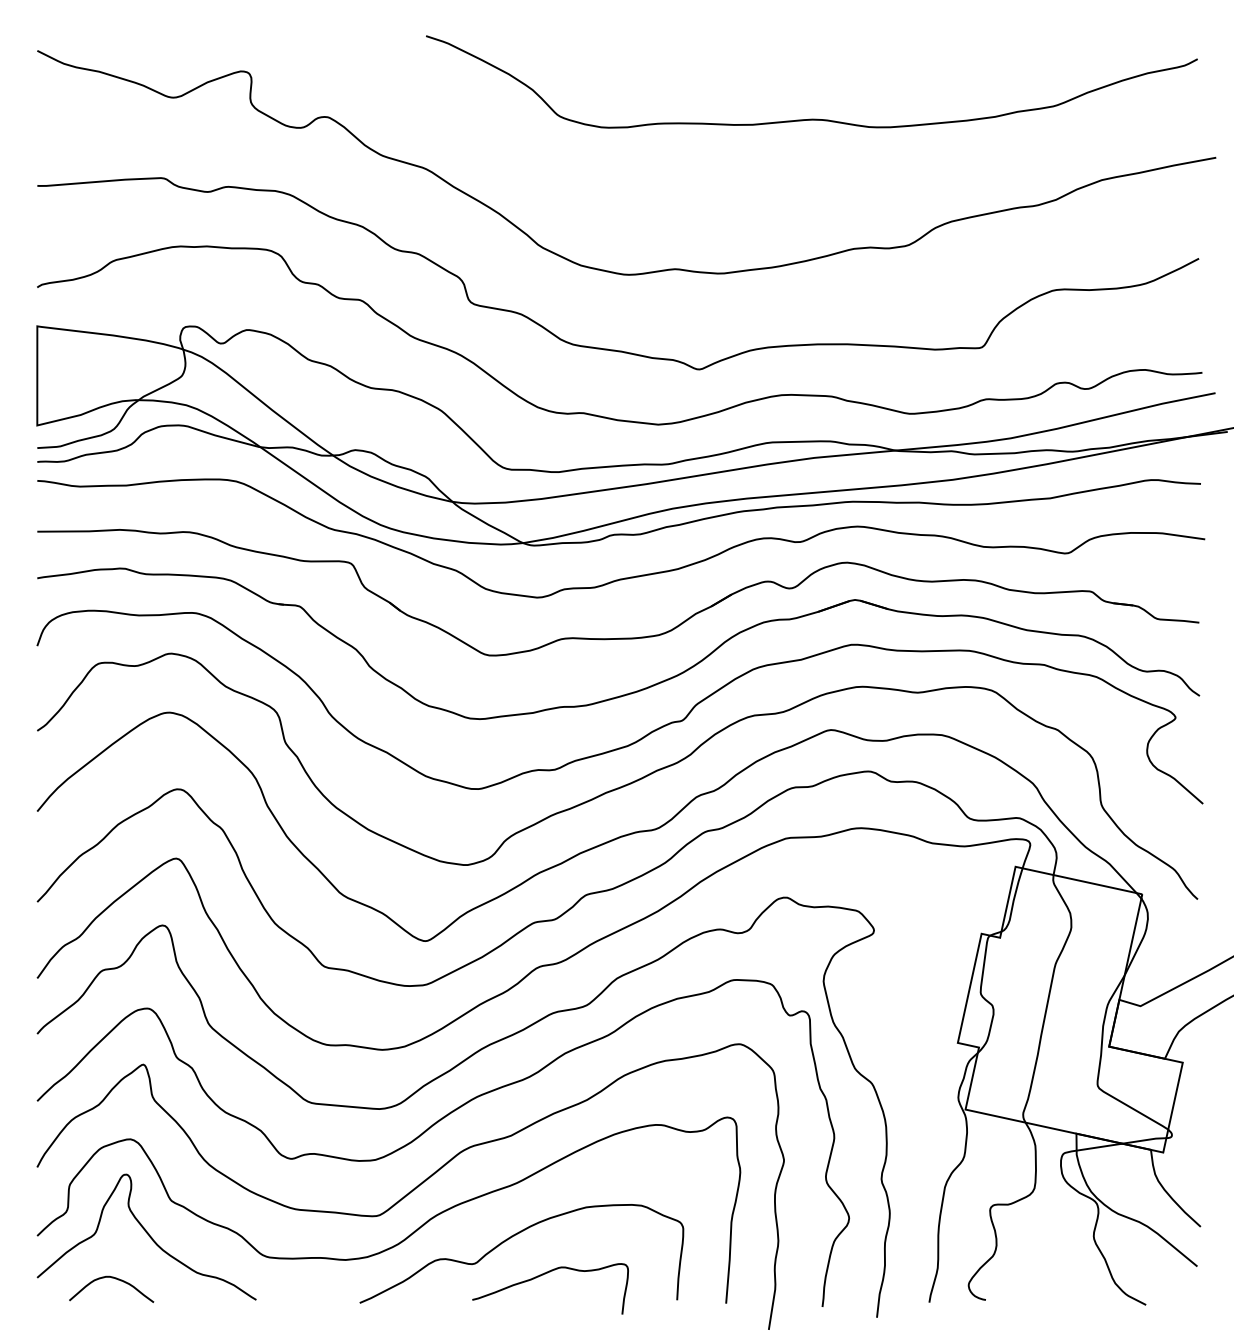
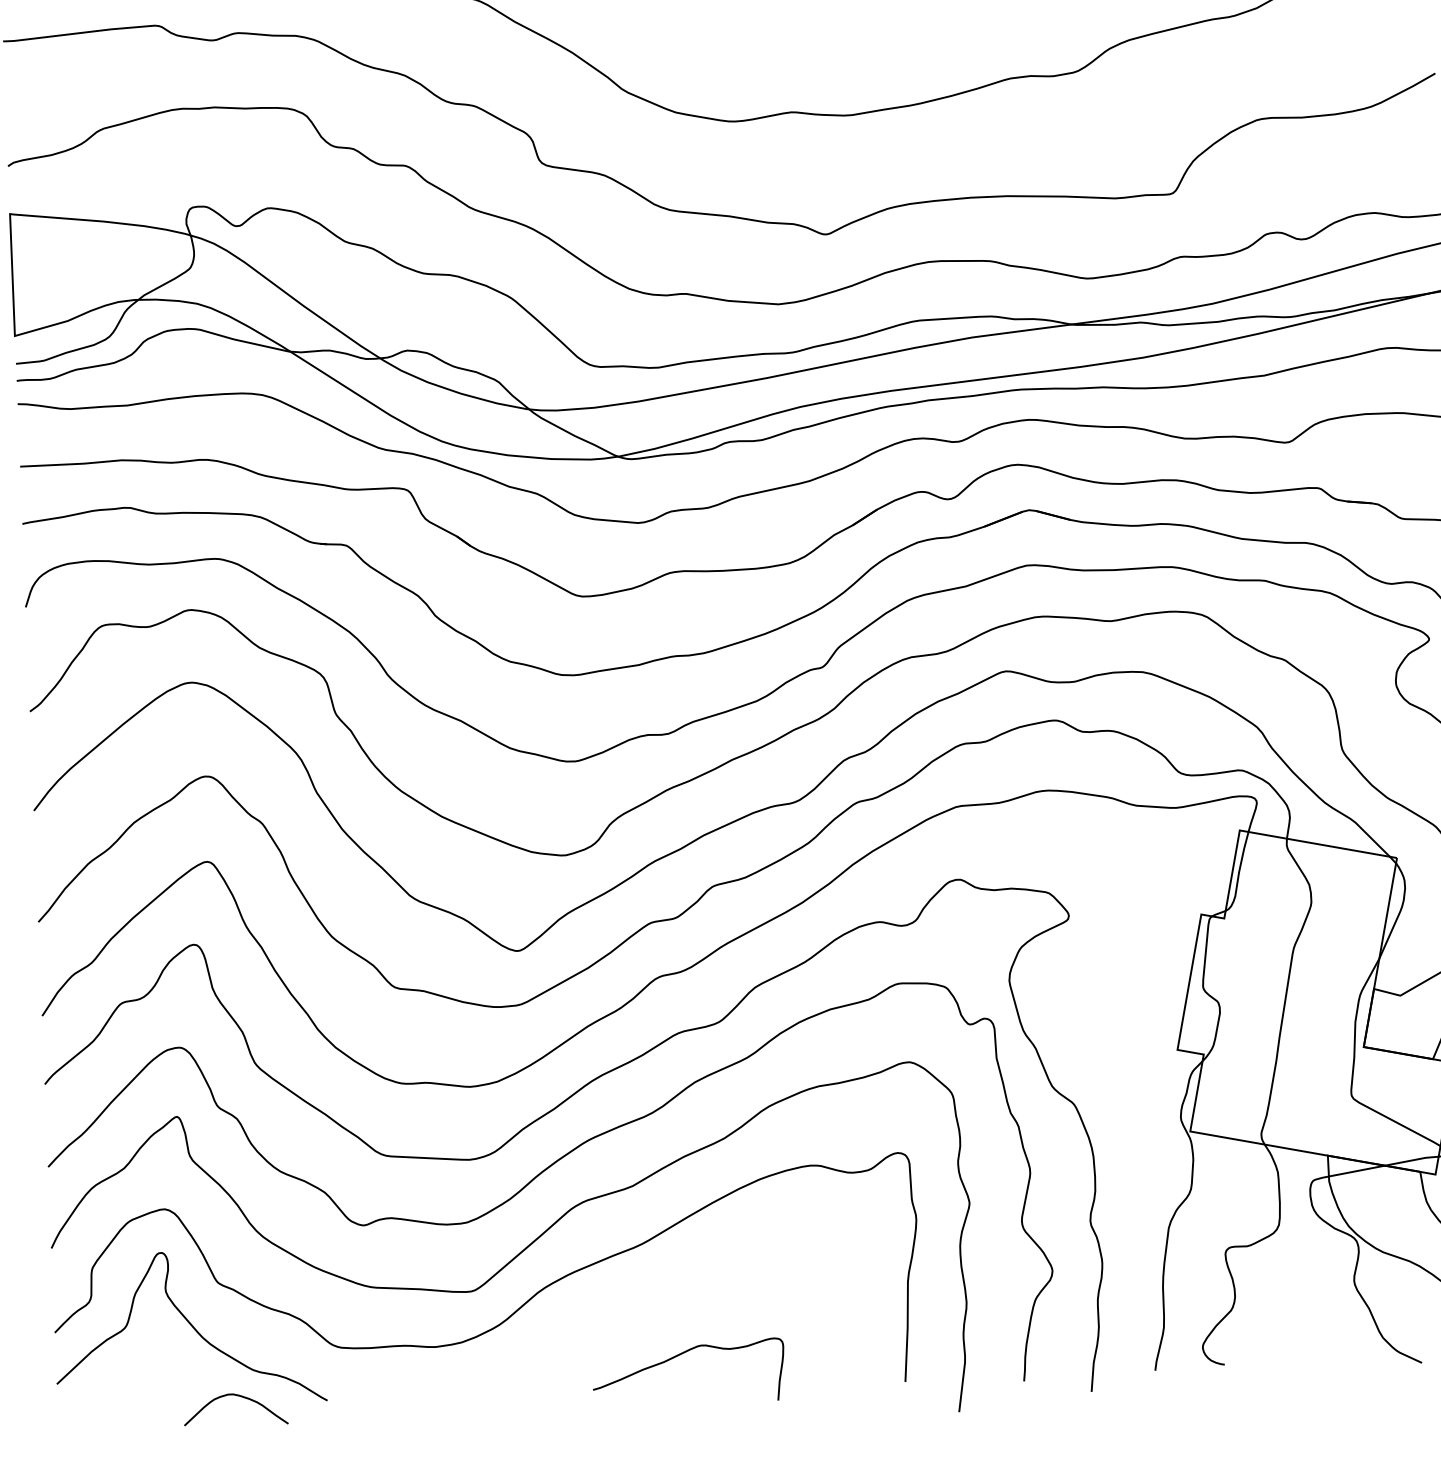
curve: (512, 1237) -> (639, 1311), removed
curve: (115, 1279) -> (240, 1397), moved

